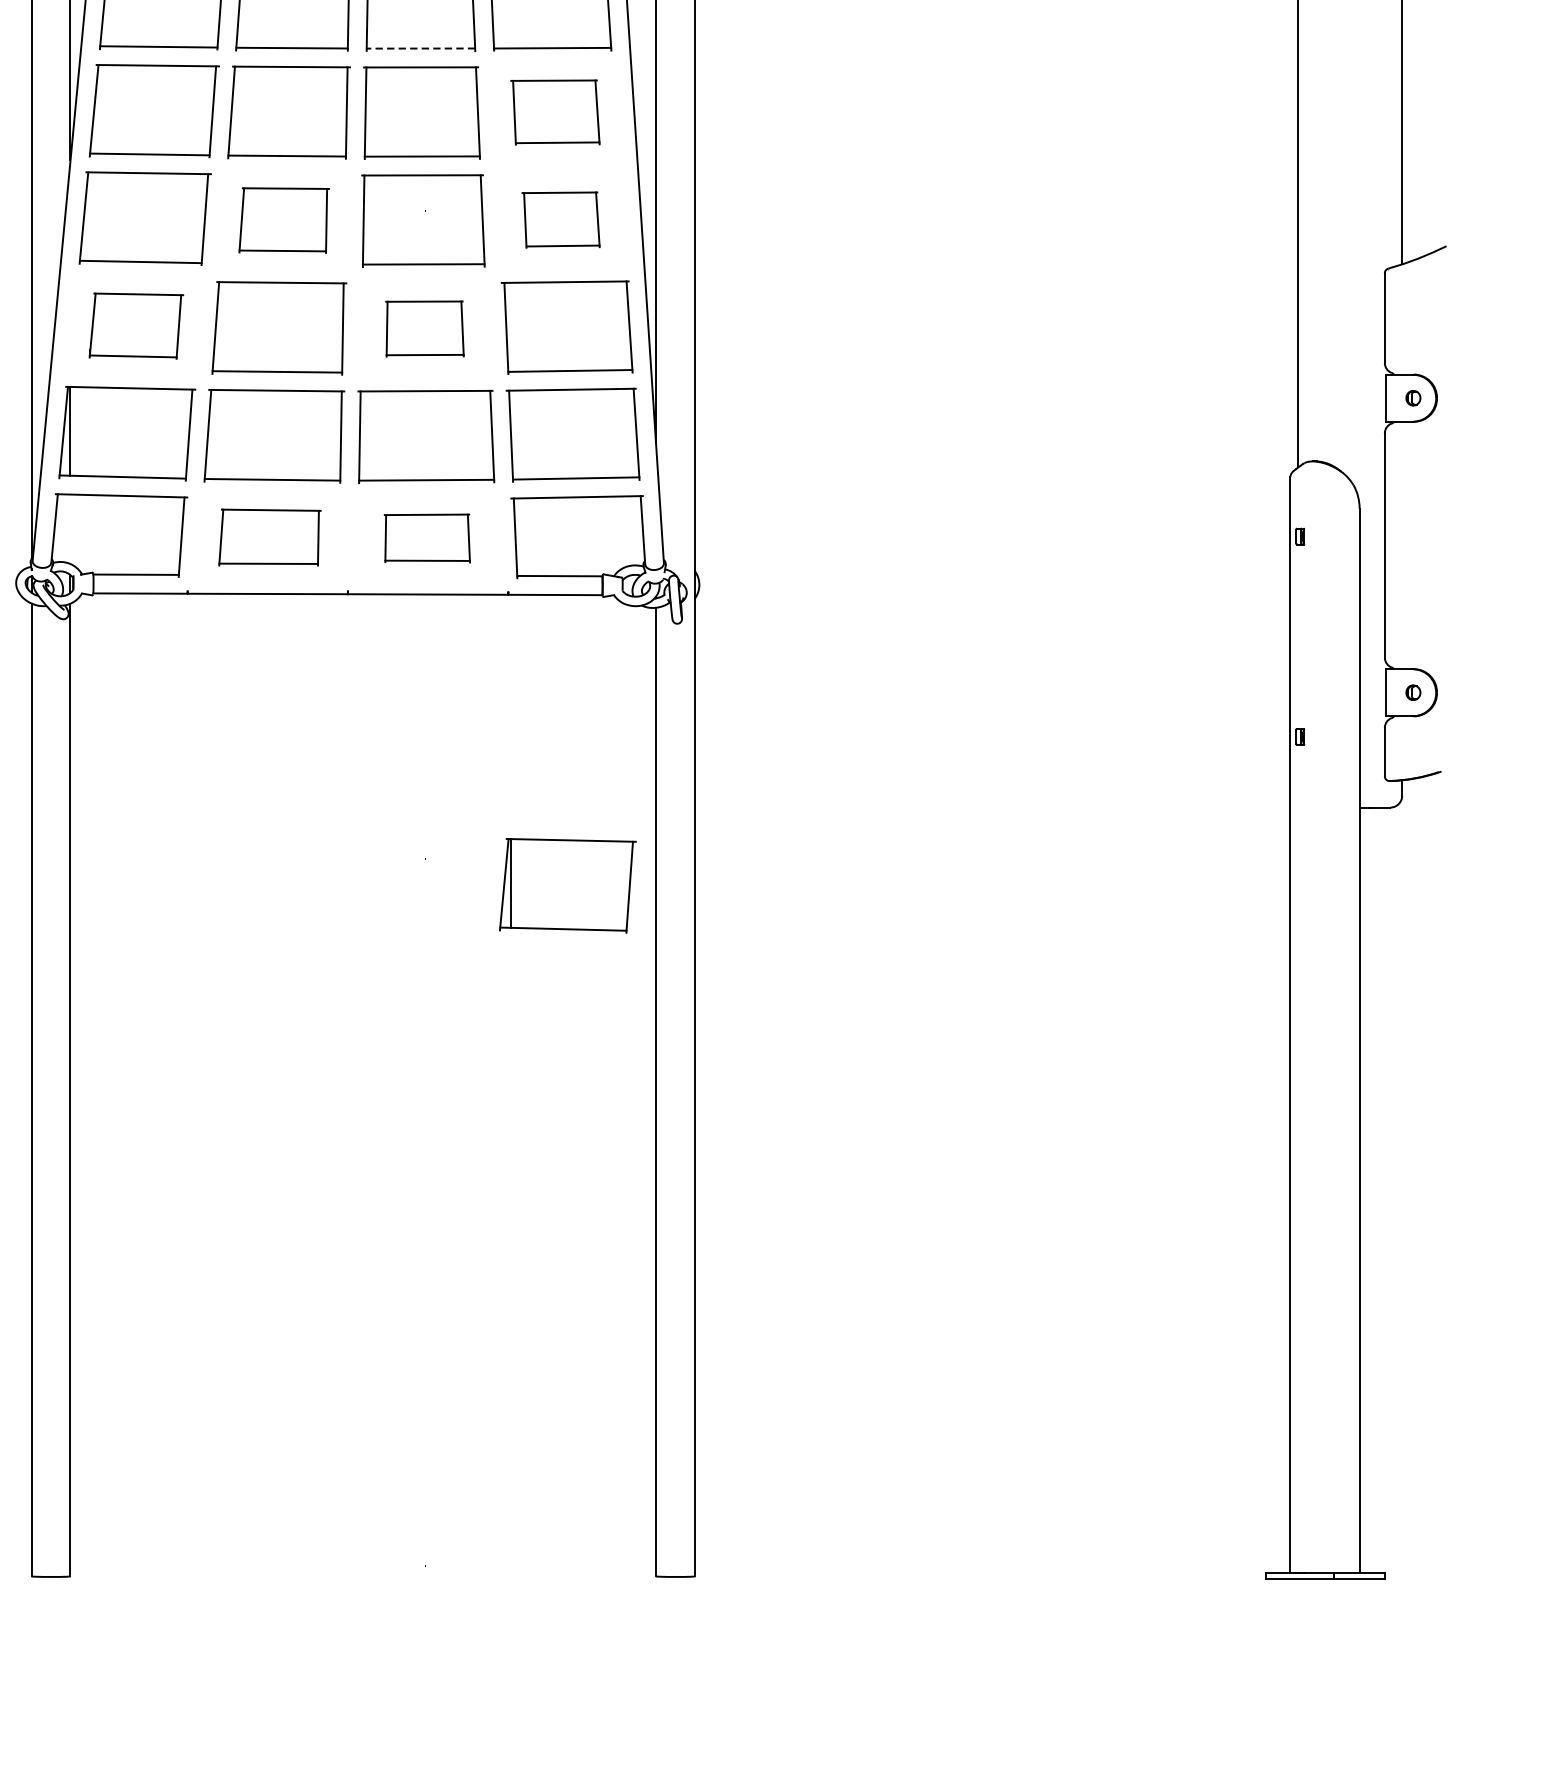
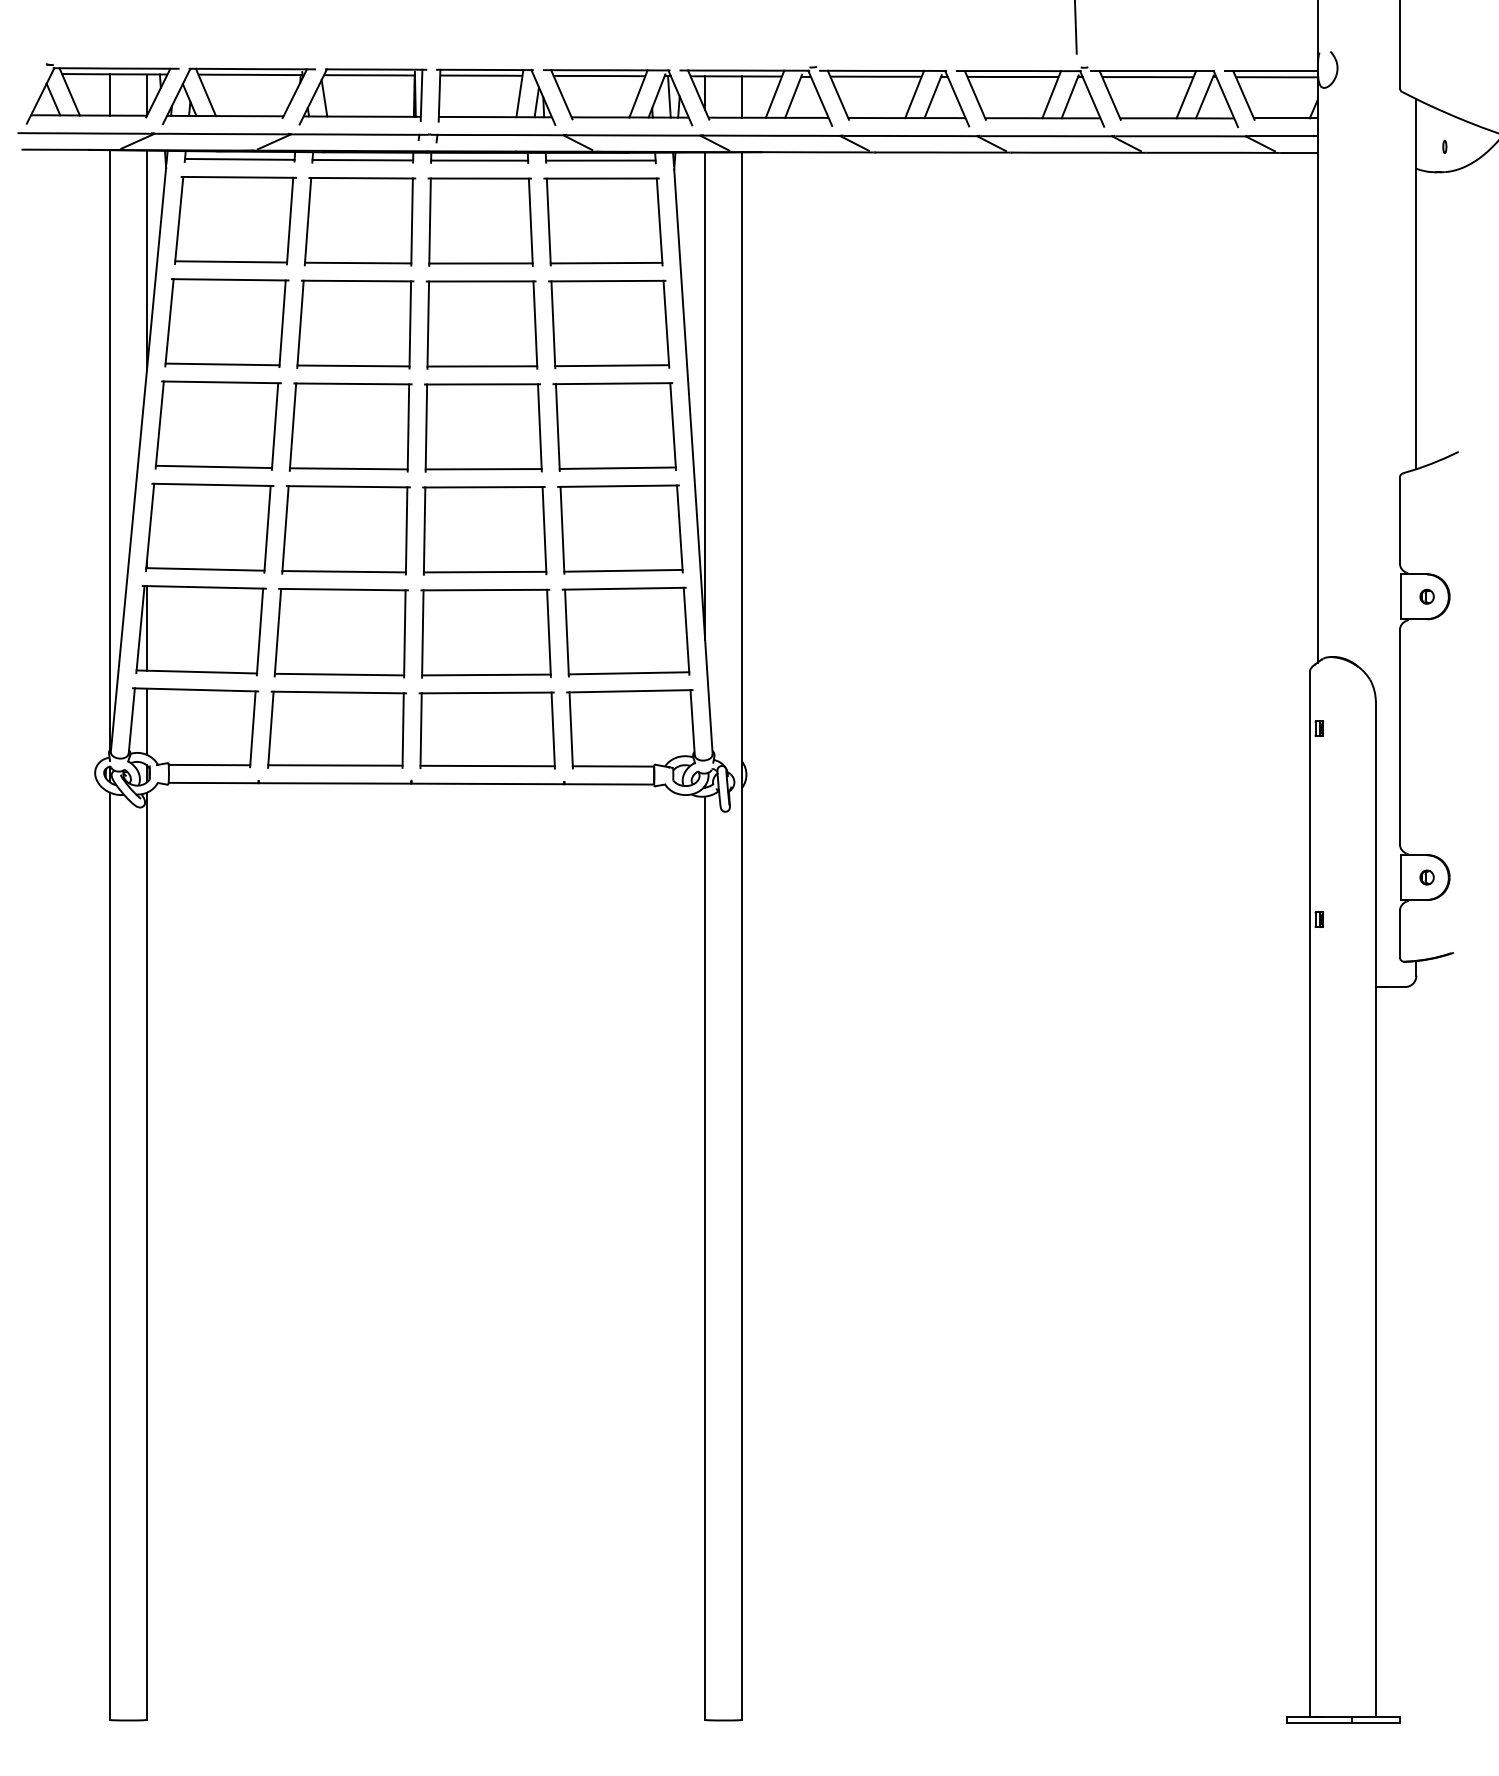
line: (420, 48) -> (480, 263), dashed -> solid
part: (555, 112) -> (609, 324), size x1.43
part: (560, 219) -> (614, 426), size x1.67
part: (284, 220) -> (350, 427), size x1.43
part: (136, 325) -> (209, 527), size x1.43
part: (424, 328) -> (484, 530), size x1.67
line: (70, 529) -> (146, 721), added
part: (269, 537) -> (336, 729), size x1.43
part: (426, 538) -> (486, 730), size x1.67
part: (567, 885) -> (620, 1061), removed

